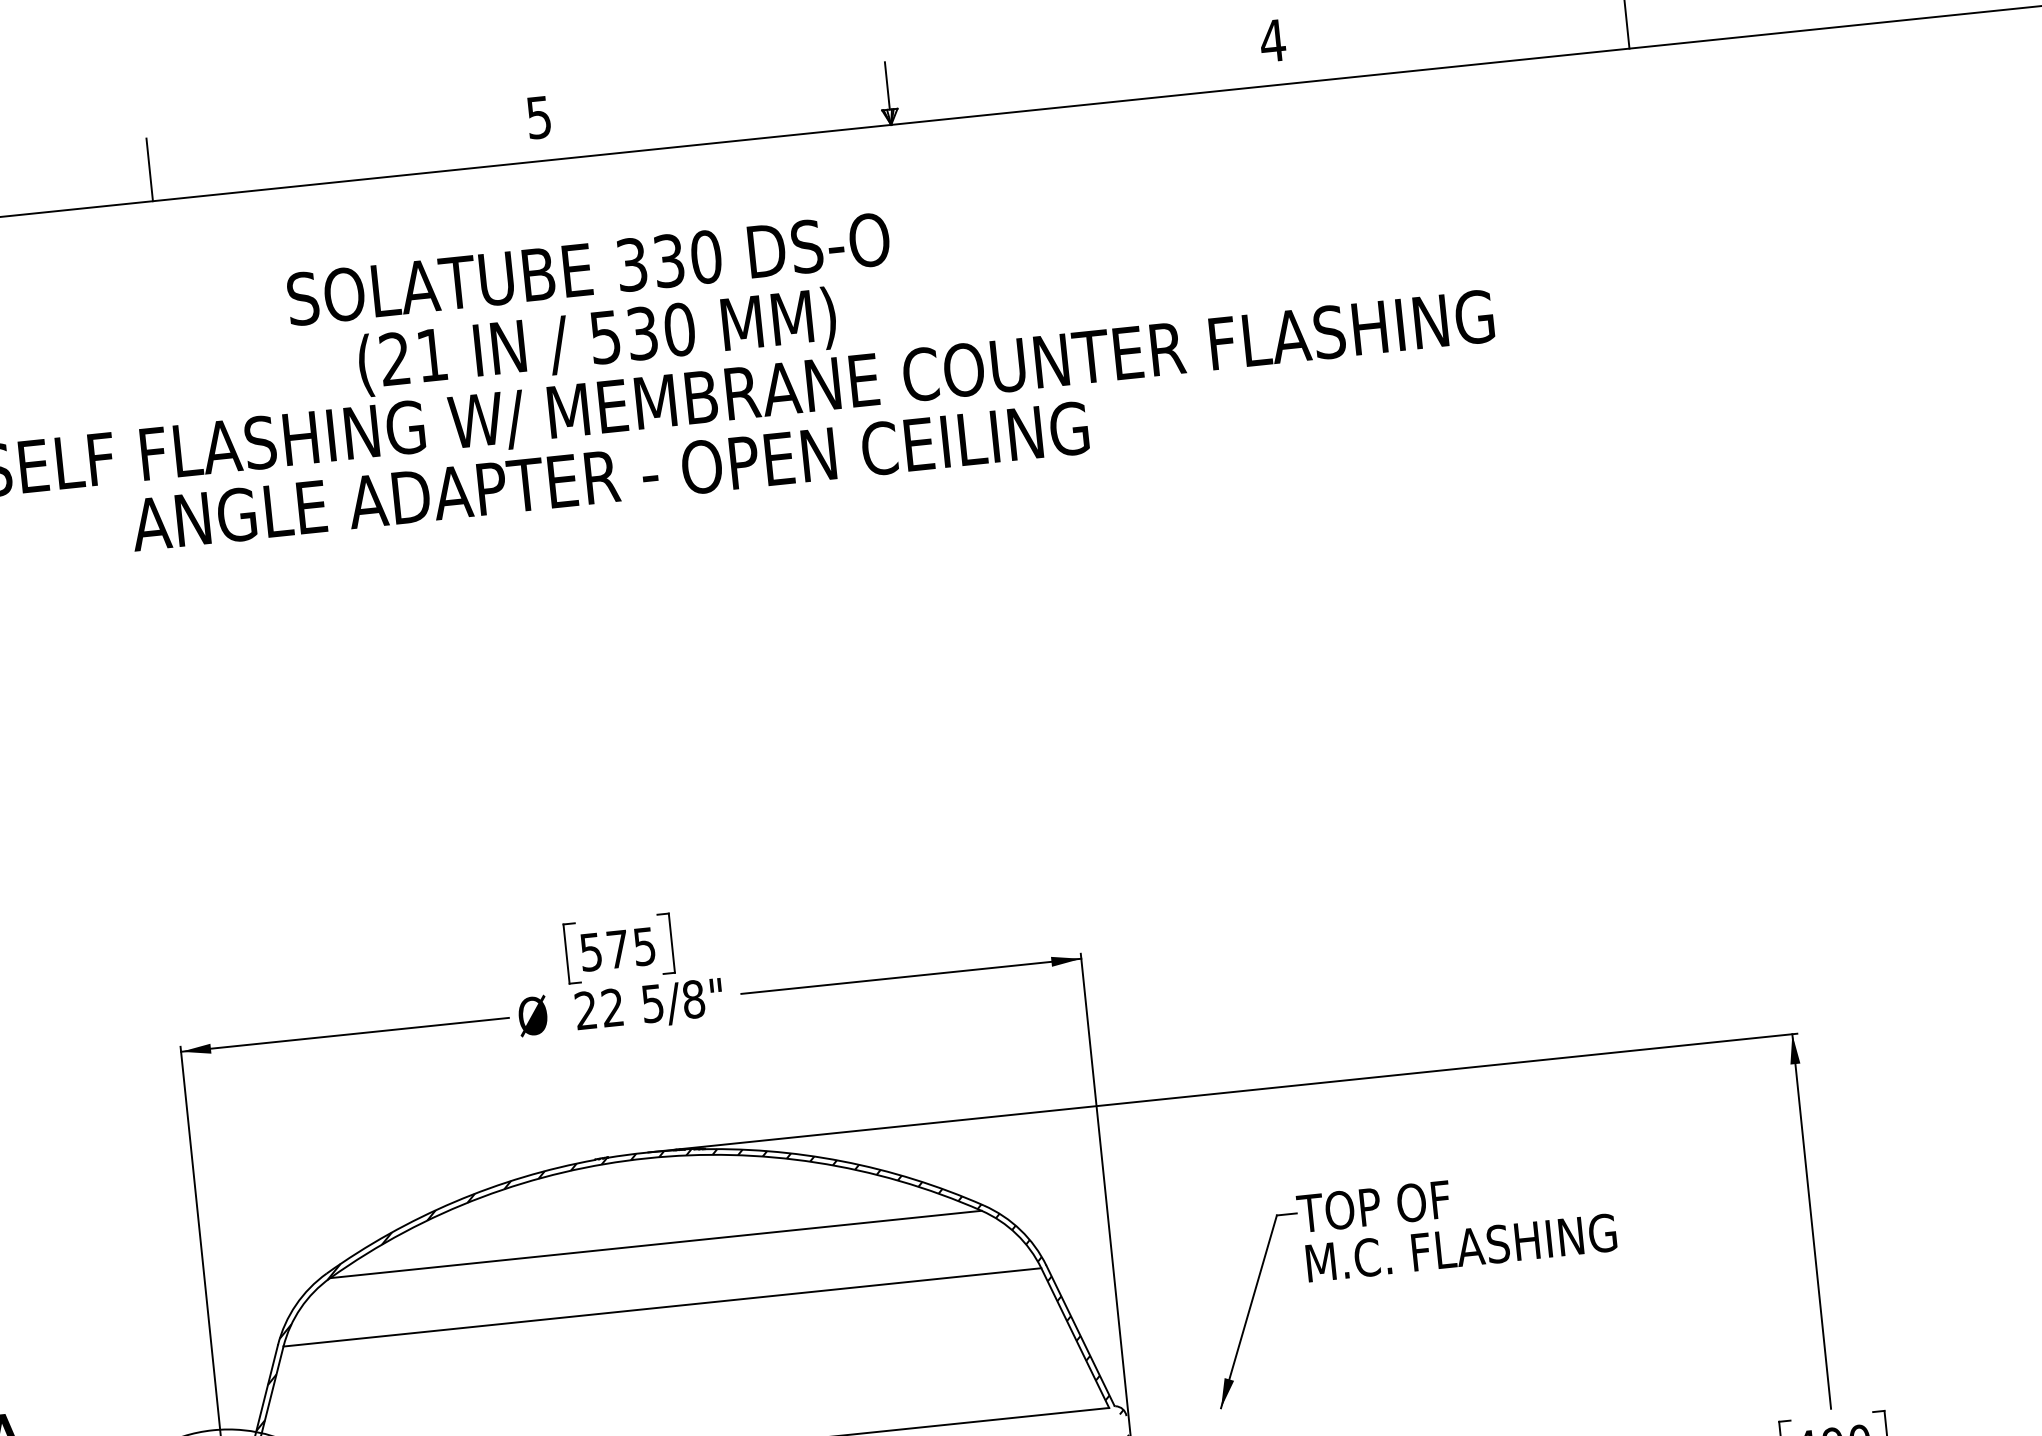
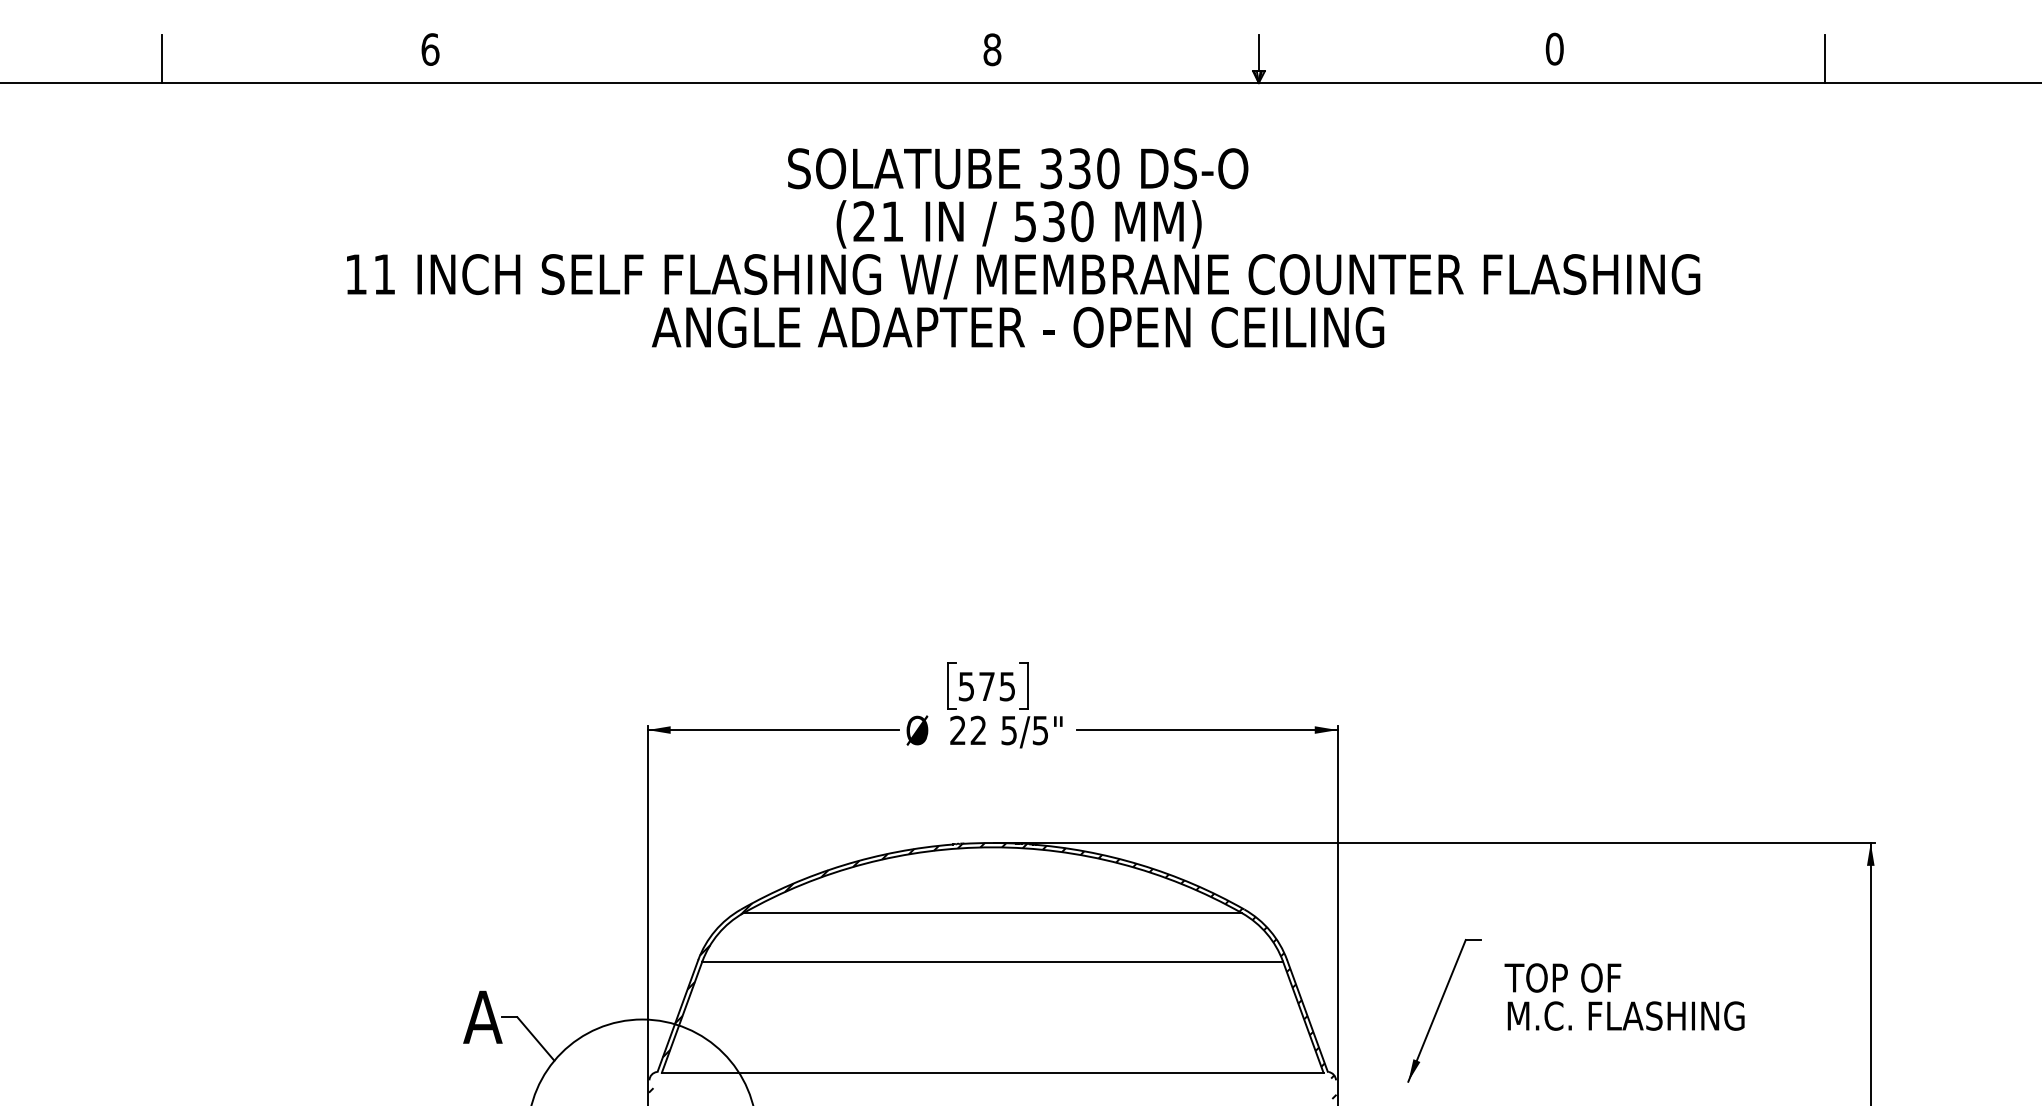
text: (1272, 40) -> (1554, 48), 4 -> 0
text: (539, 117) -> (992, 49), 5 -> 8
line: (150, 169) -> (693, 58), removed
text: (693, 999) -> (1040, 730), 5/8" -> 5/5"
text: (1456, 1222) -> (1624, 996), moved

